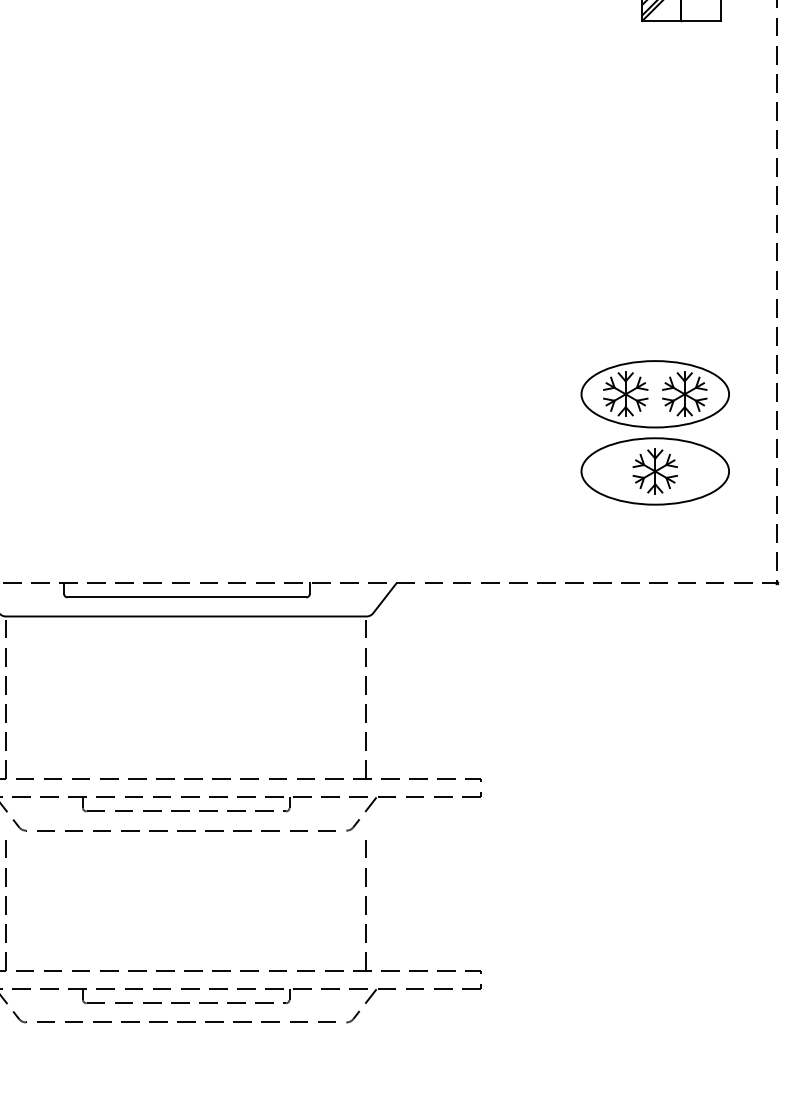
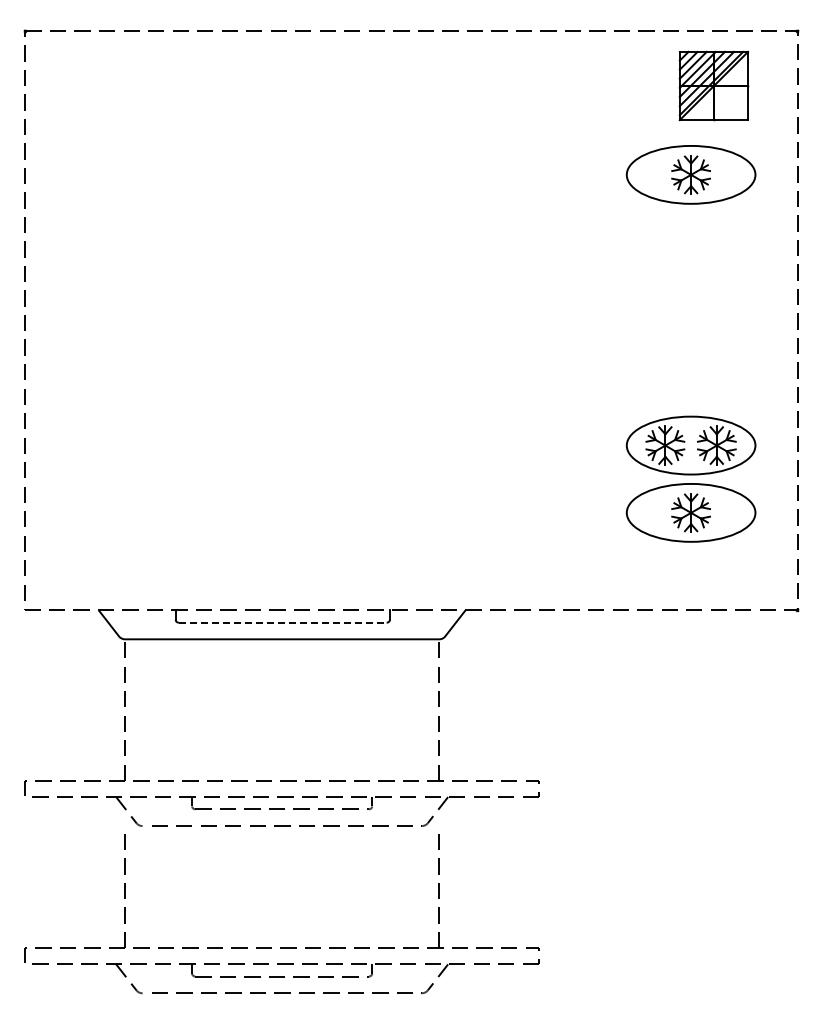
part: (654, 83) -> (690, 174), added
line: (186, 597) -> (282, 622), solid -> dashed

